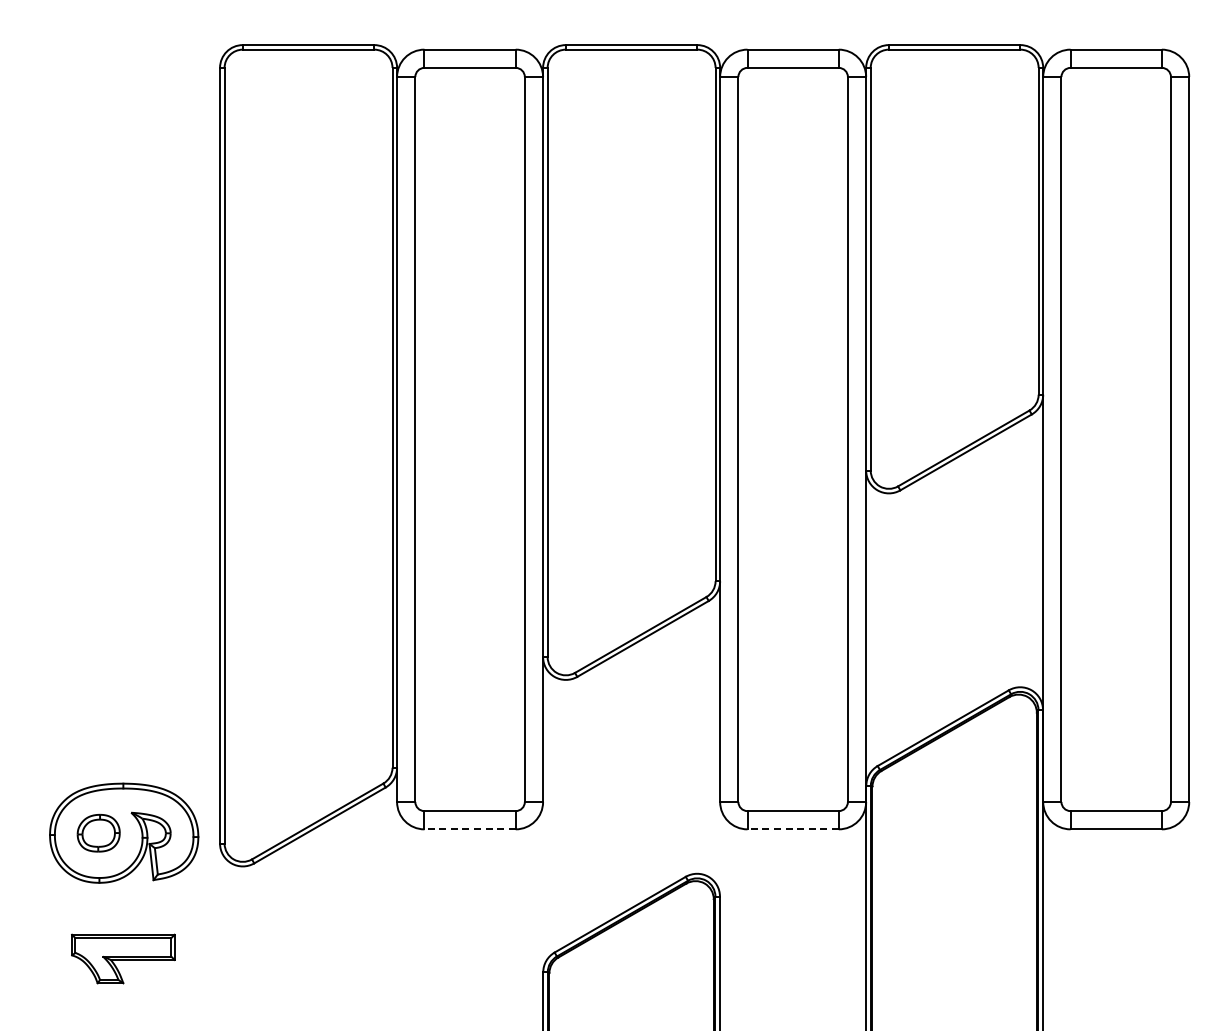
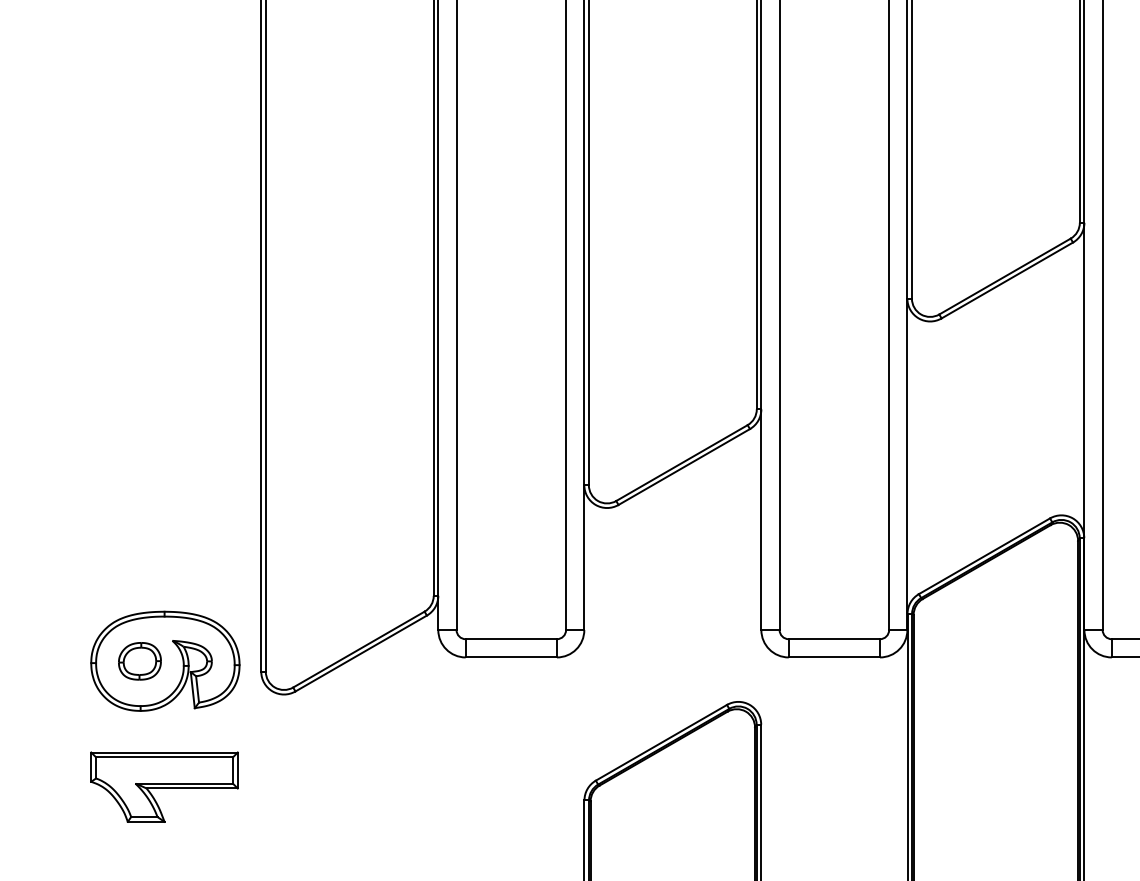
line: (470, 829) -> (511, 657), dashed -> solid
line: (793, 829) -> (834, 657), dashed -> solid
part: (123, 958) -> (164, 786), size x1.43

